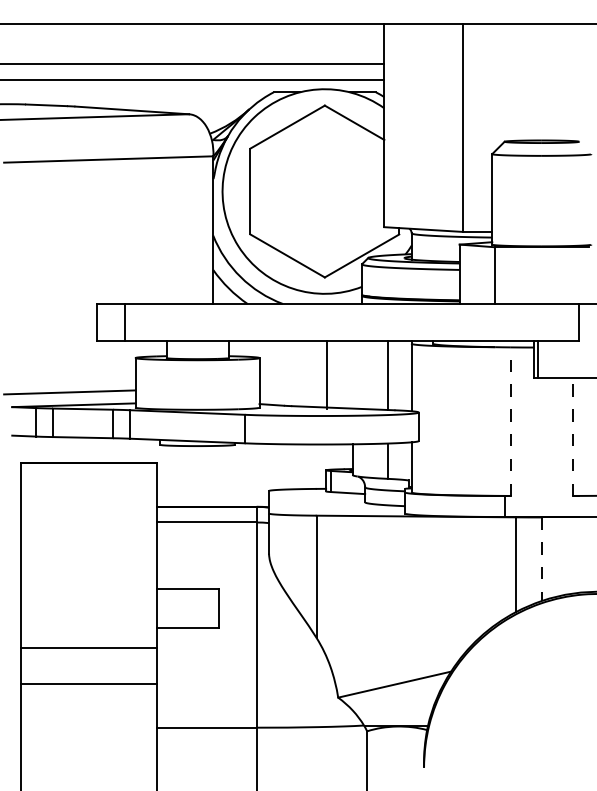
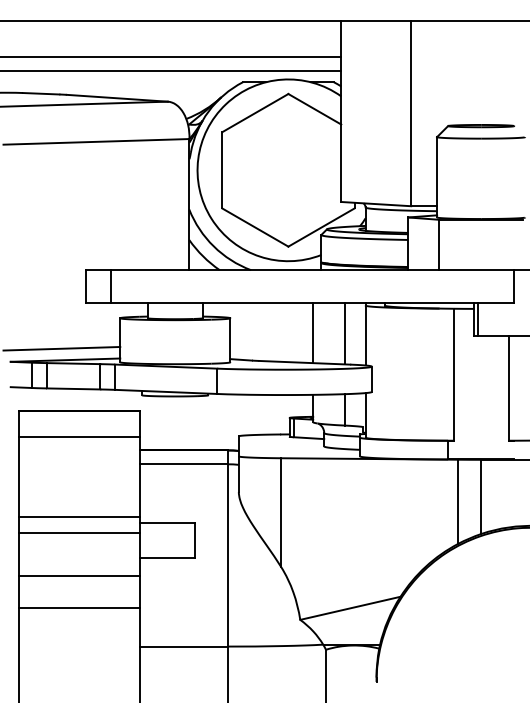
line: (327, 375) -> (313, 333), moved
line: (510, 421) -> (453, 374), dashed -> solid
line: (572, 436) -> (508, 387), dashed -> solid
line: (88, 491) -> (78, 436), added
line: (542, 559) -> (481, 497), dashed -> solid
line: (88, 581) -> (78, 516), added
line: (88, 600) -> (78, 533), added

